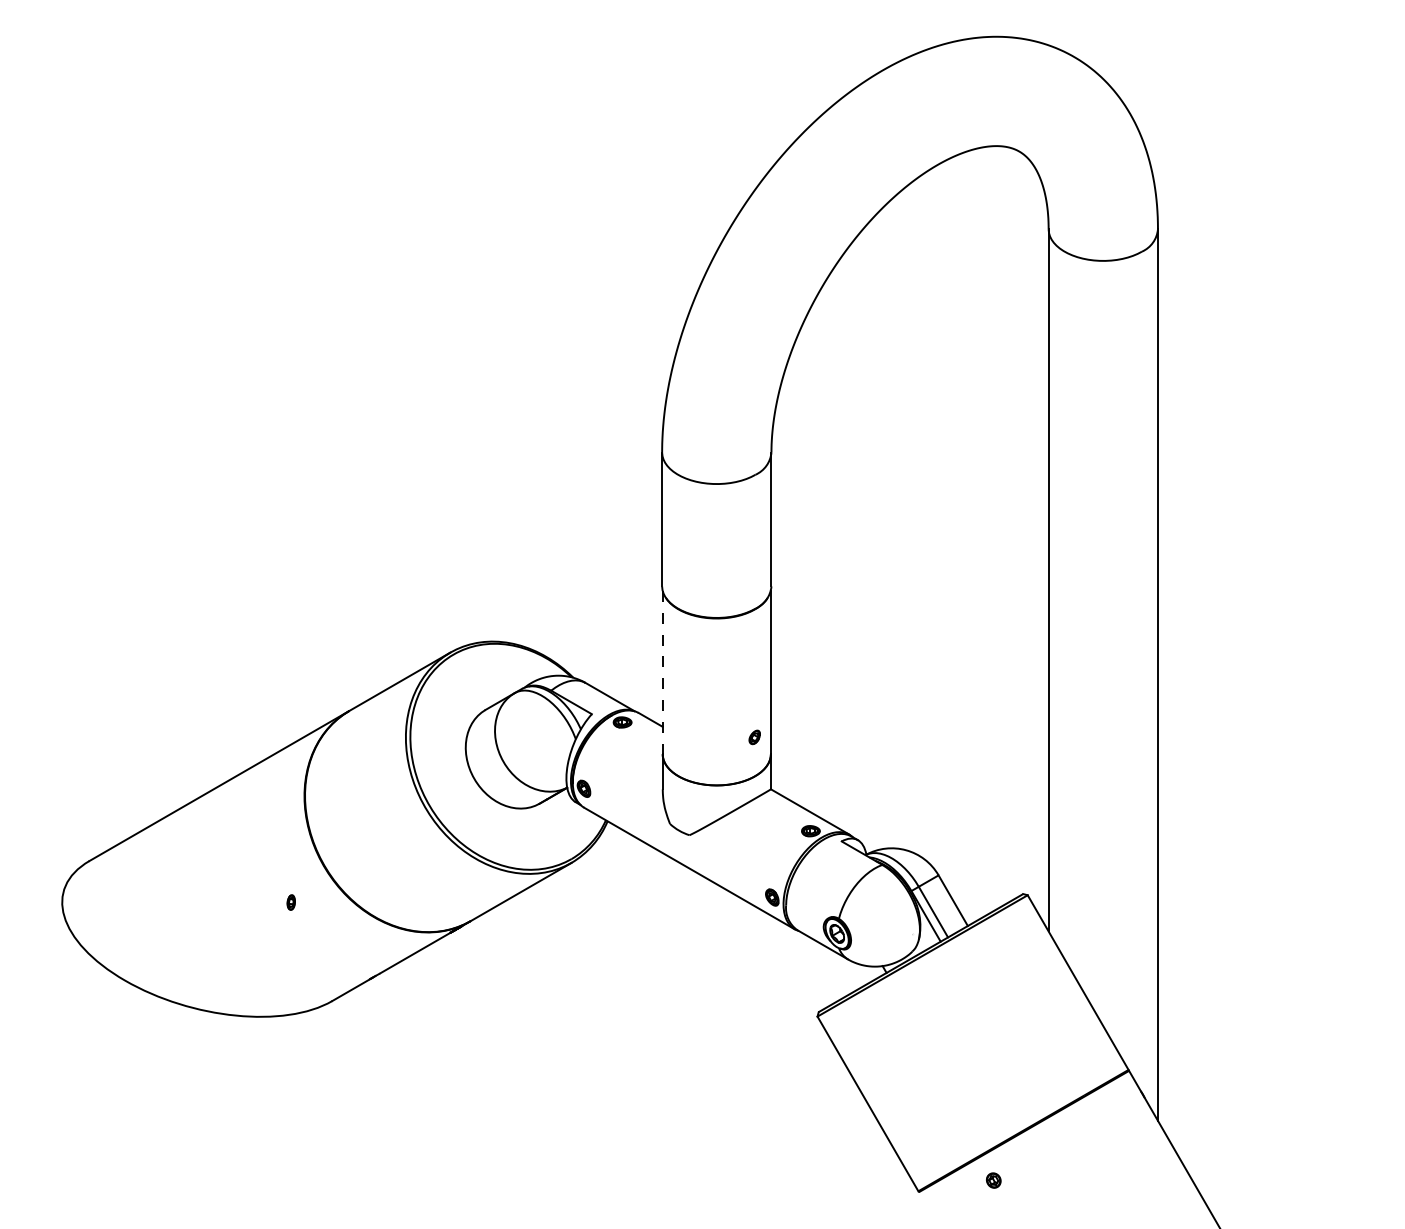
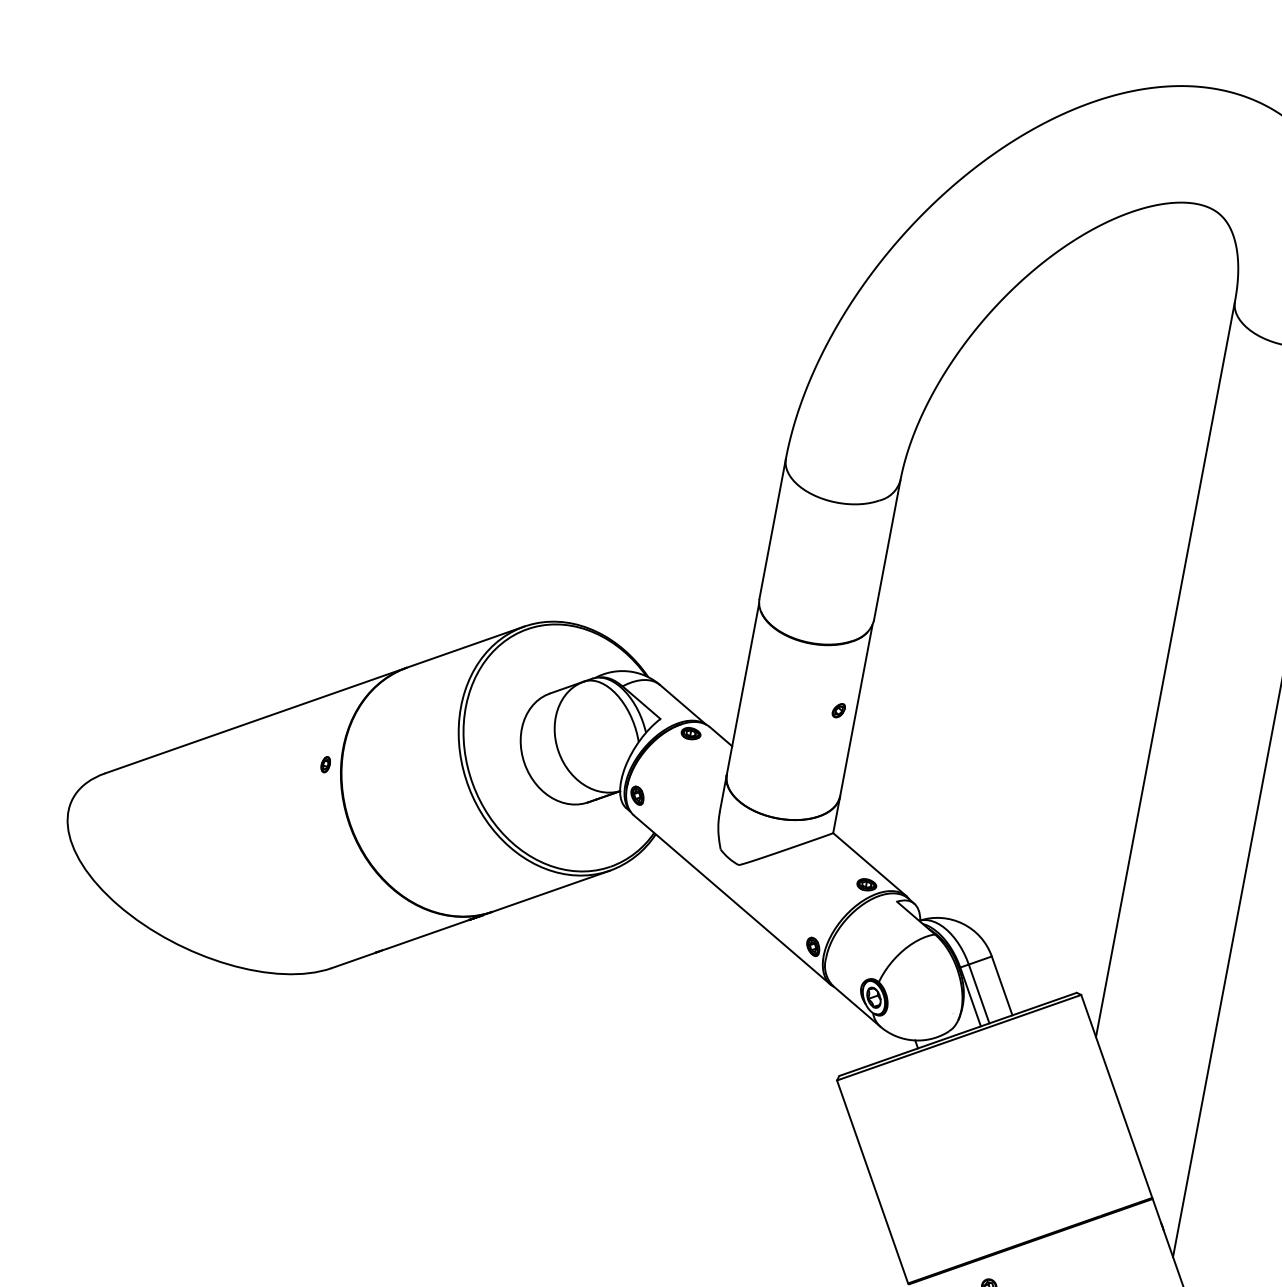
line: (662, 672) -> (742, 689), dashed -> solid
part: (754, 737) -> (838, 710), moved
part: (290, 902) -> (324, 764), moved

